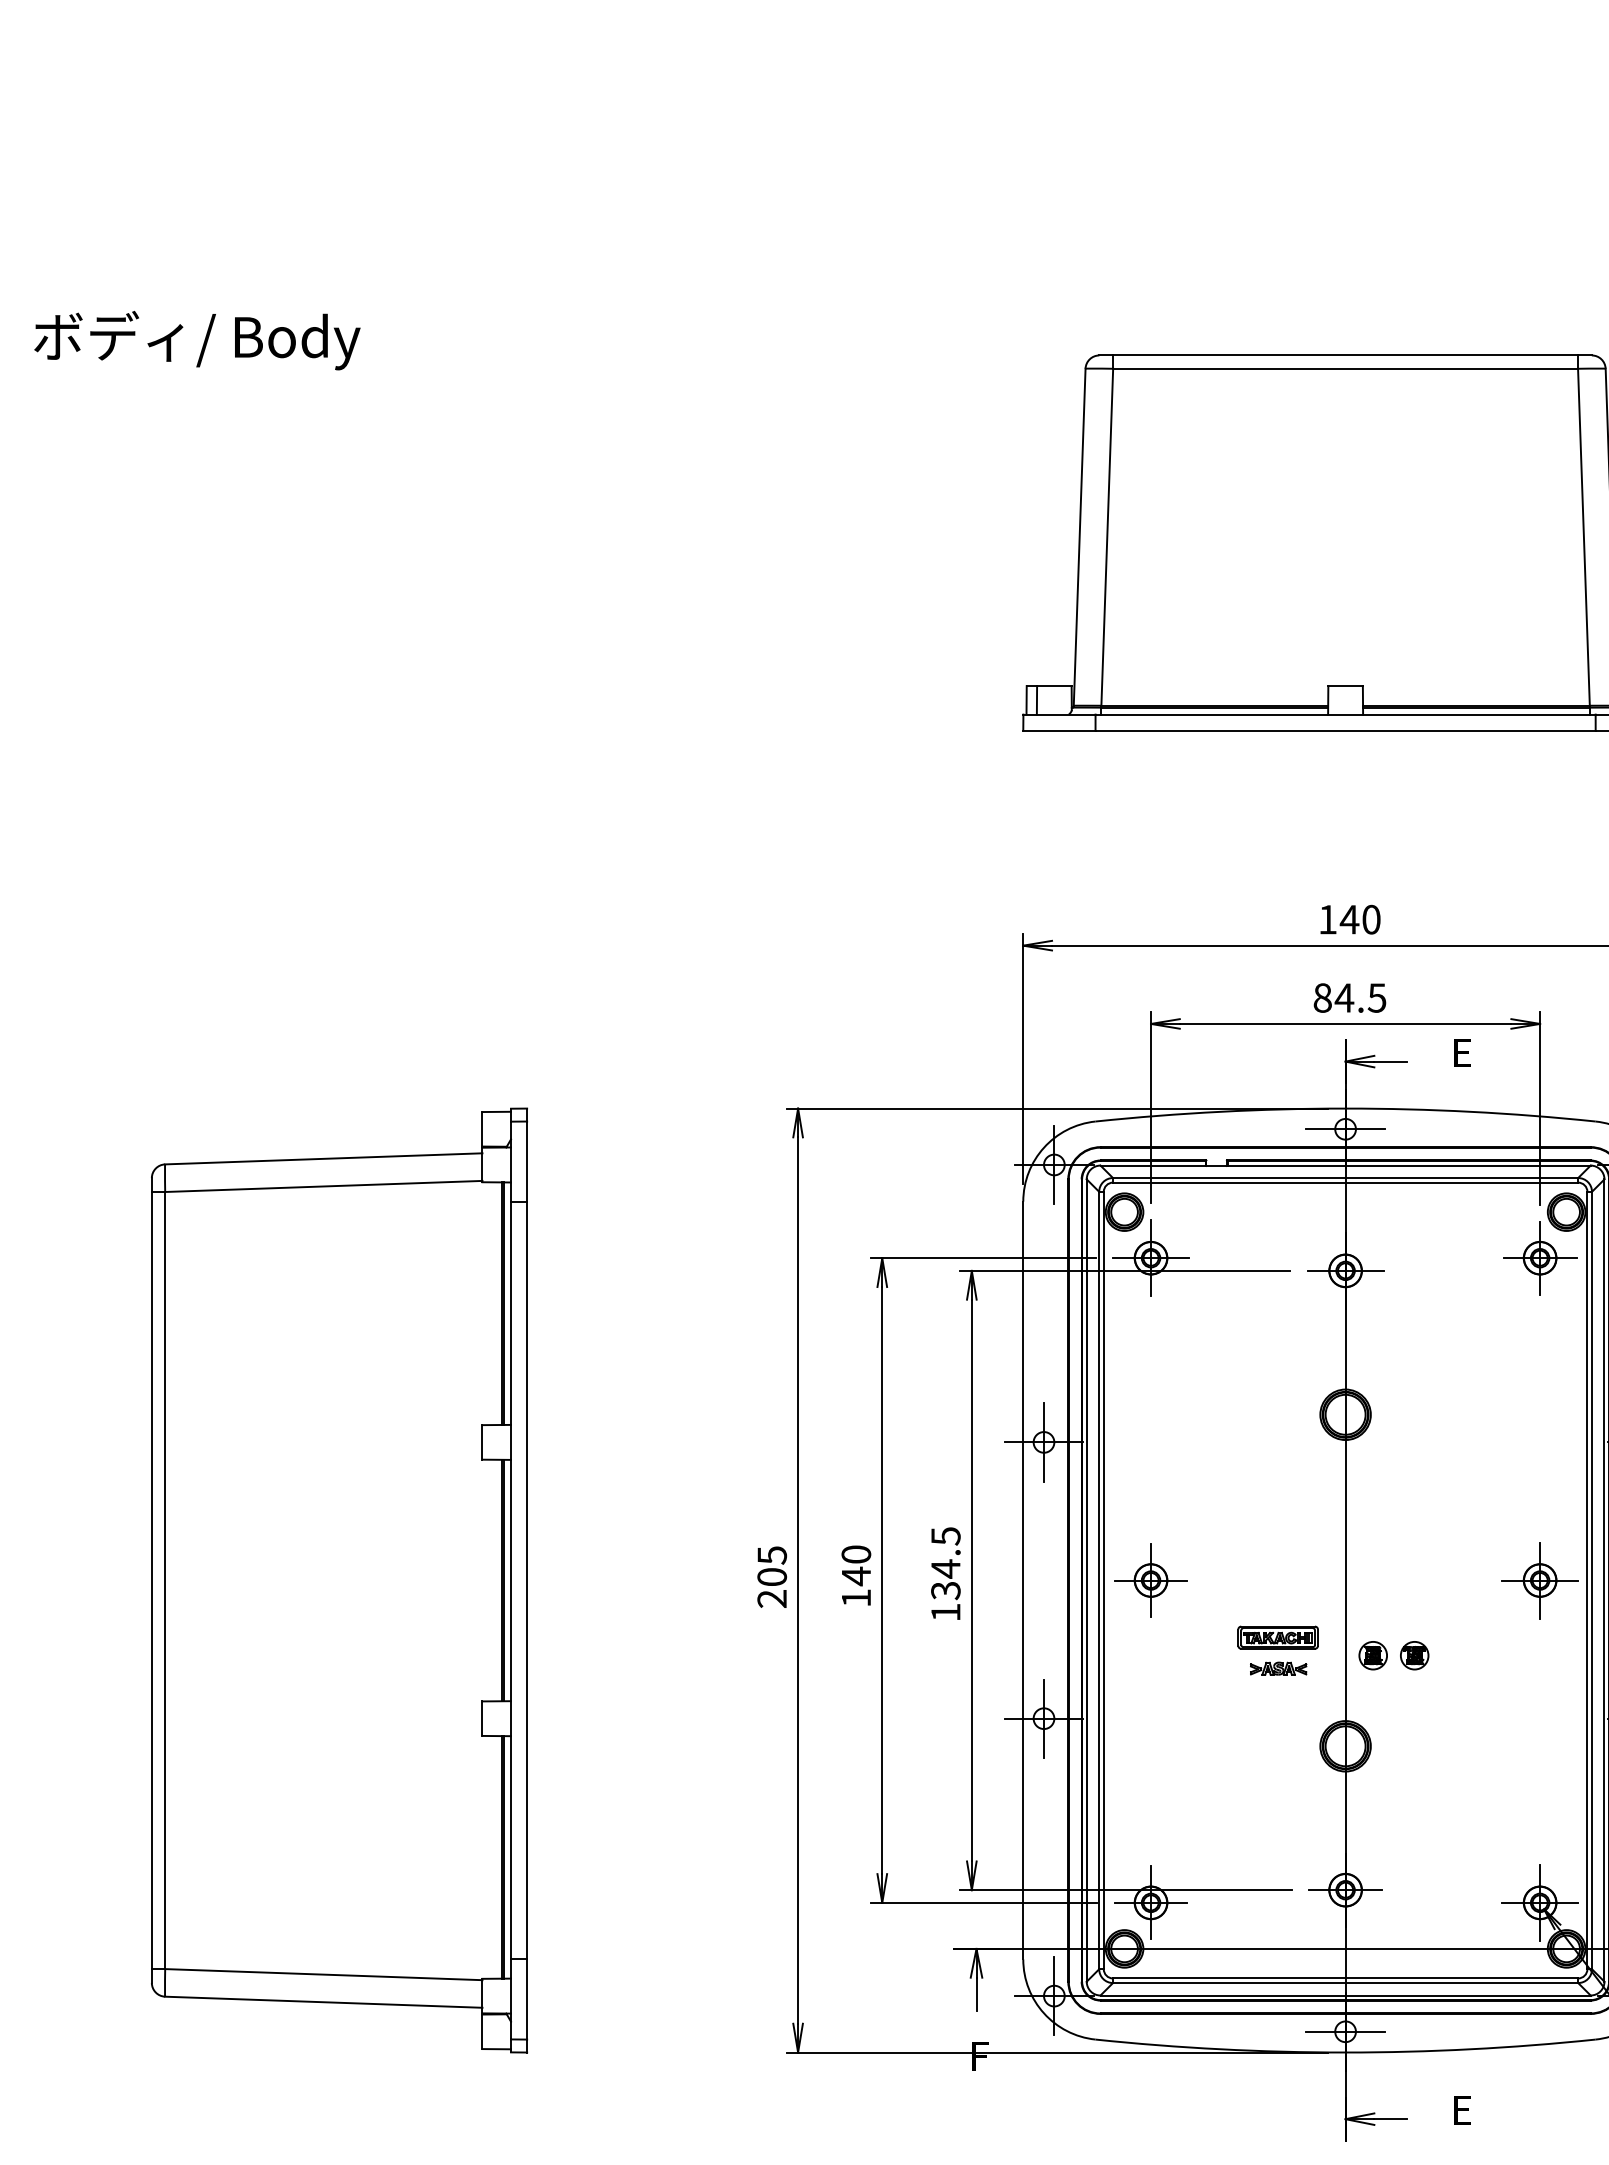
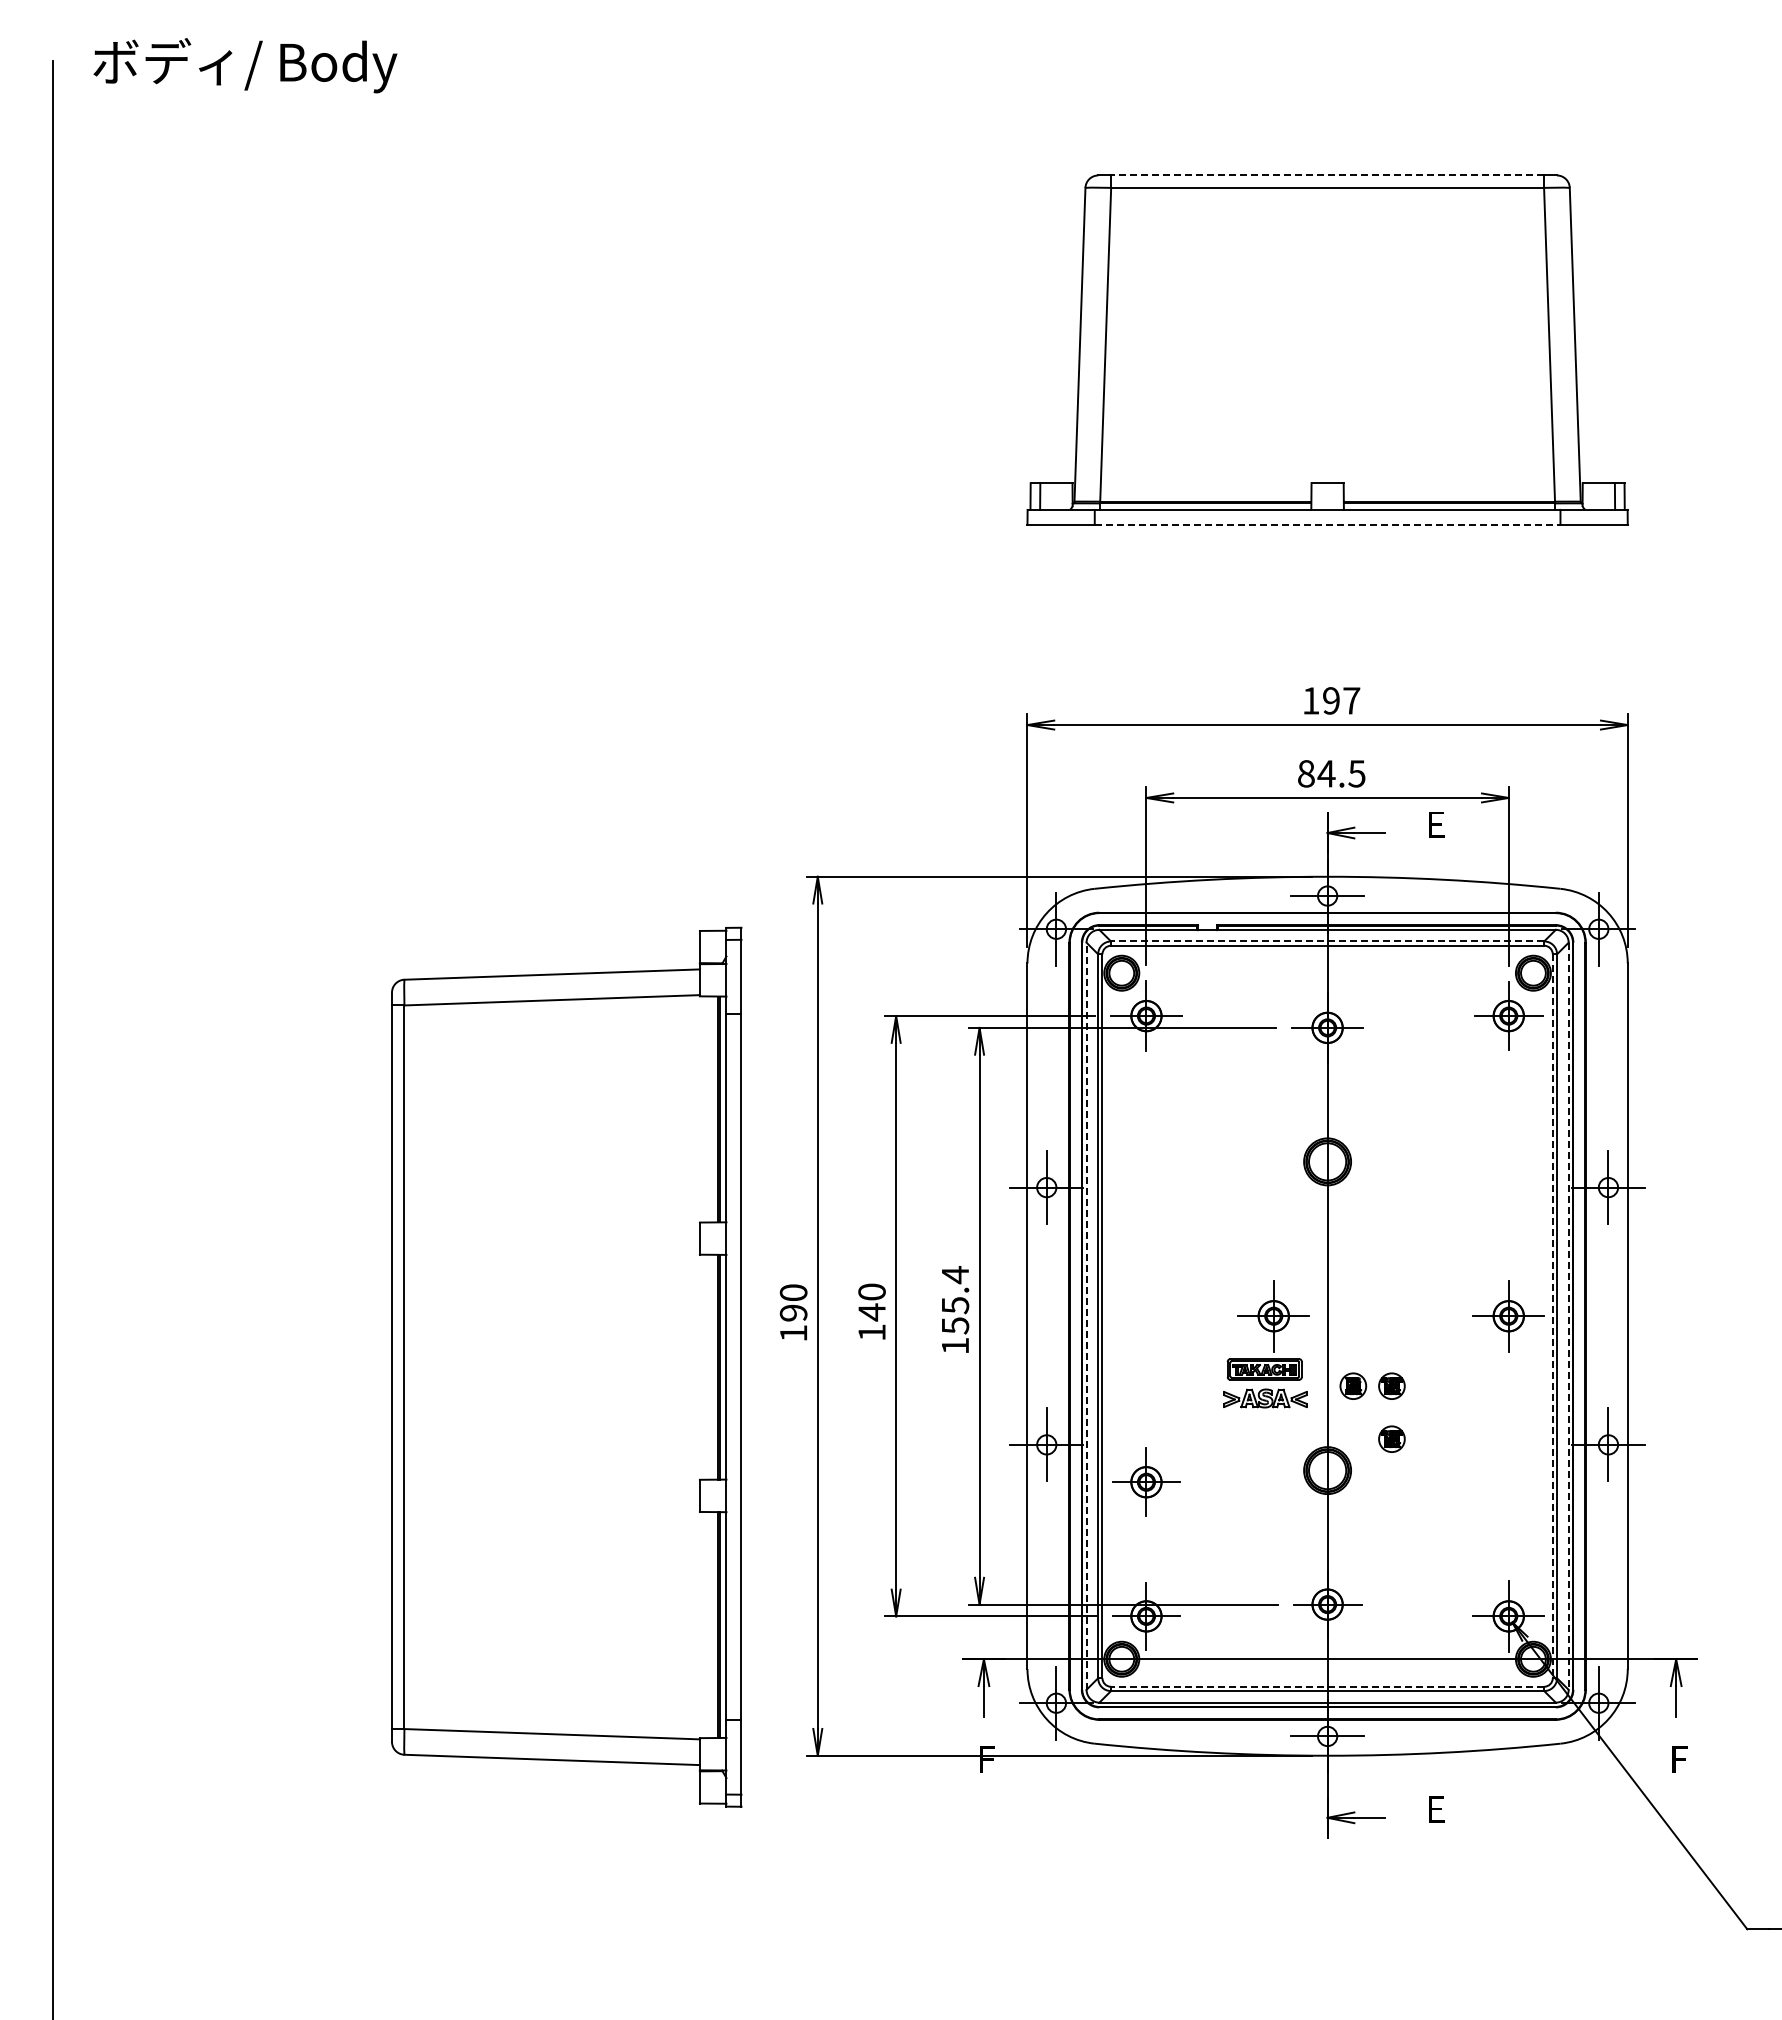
text: (197, 340) -> (245, 65), moved
line: (1345, 355) -> (1327, 175), solid -> dashed
line: (1345, 730) -> (1327, 524), solid -> dashed
text: (1360, 919) -> (1341, 700), 140 -> 197
line: (1345, 1178) -> (1327, 941), solid -> dashed
text: (945, 1562) -> (955, 1299), 134.5 -> 155.4
text: (772, 1576) -> (793, 1312), 205 -> 190
part: (339, 1579) -> (566, 1366), moved
part: (1151, 1579) -> (1146, 1481), moved
line: (1086, 1580) -> (1086, 1316), solid -> dashed
part: (1287, 1580) -> (1273, 1316), added
line: (1587, 1580) -> (1552, 1316), solid -> dashed
line: (1604, 1580) -> (1568, 1316), solid -> dashed
part: (1277, 1667) -> (1264, 1397), size x1.6
part: (1414, 1711) -> (1391, 1438), added
line: (1345, 1978) -> (1327, 1686), solid -> dashed

